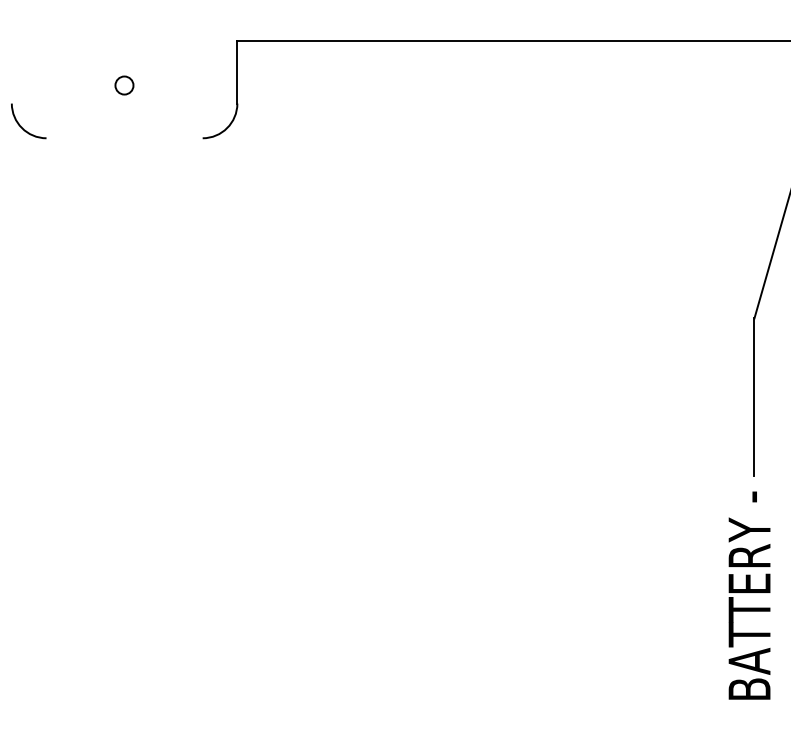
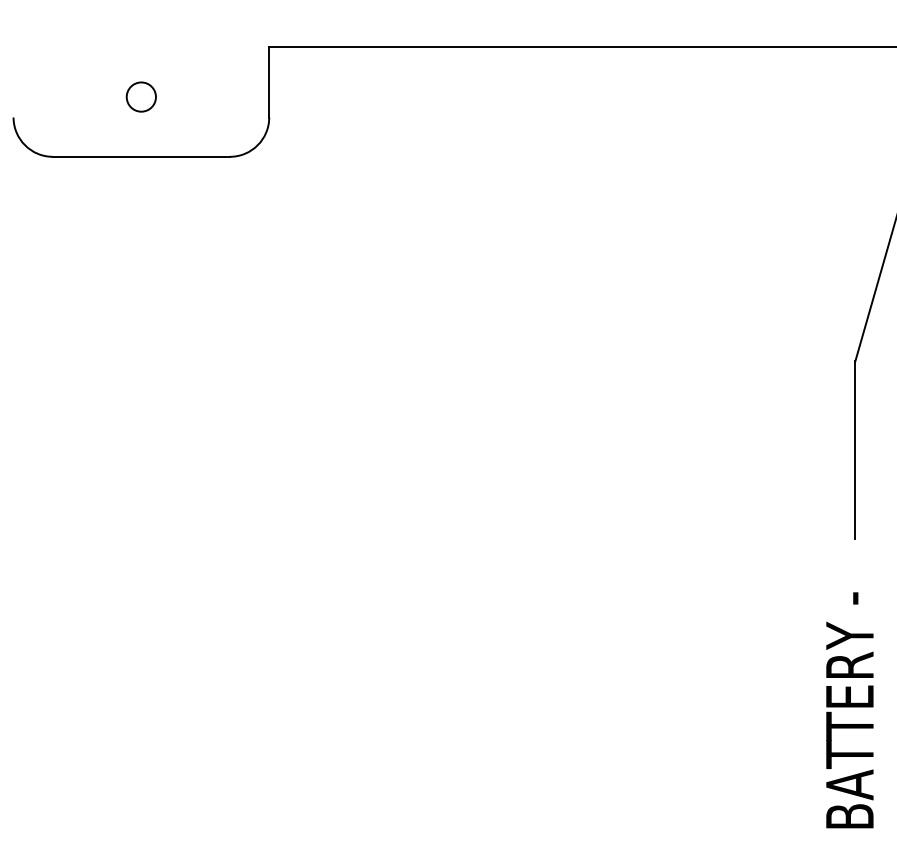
circle: (123, 85) -> (140, 96), size x1.43
line: (123, 137) -> (140, 156), added
text: (749, 595) -> (849, 710), moved

